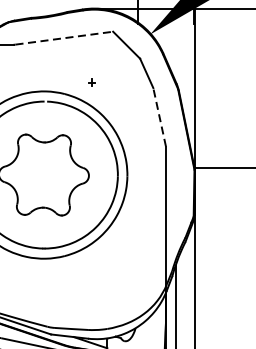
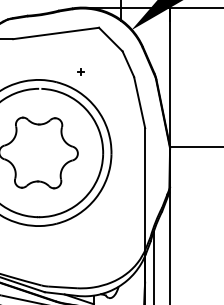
line: (64, 38) -> (56, 33), dashed -> solid
line: (159, 117) -> (139, 102), dashed -> solid

